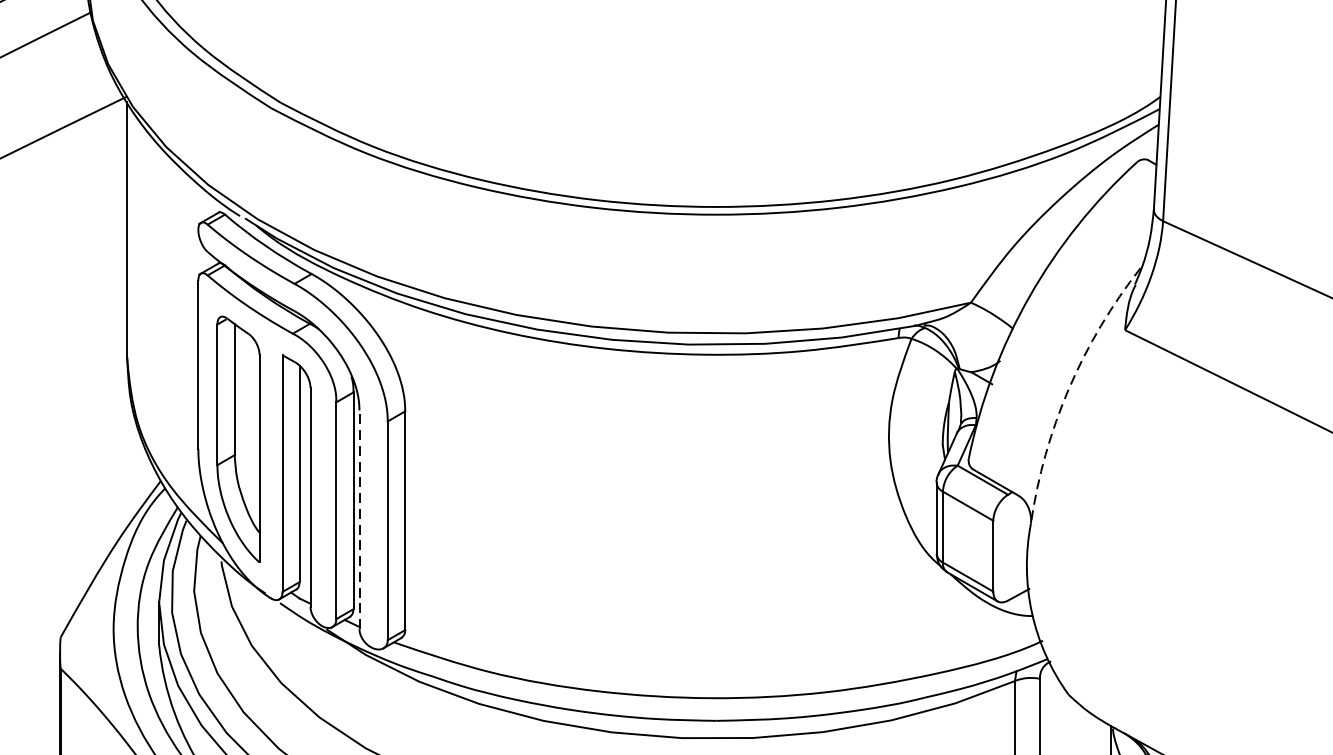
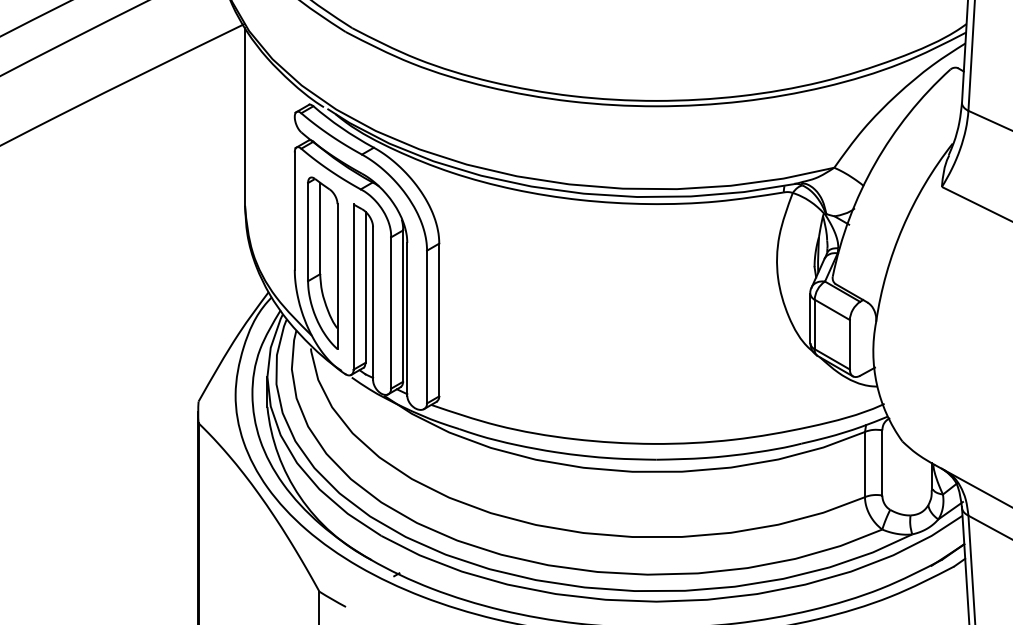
arc: (1068, 388) -> (902, 227), dashed -> solid
line: (359, 518) -> (407, 318), dashed -> solid

